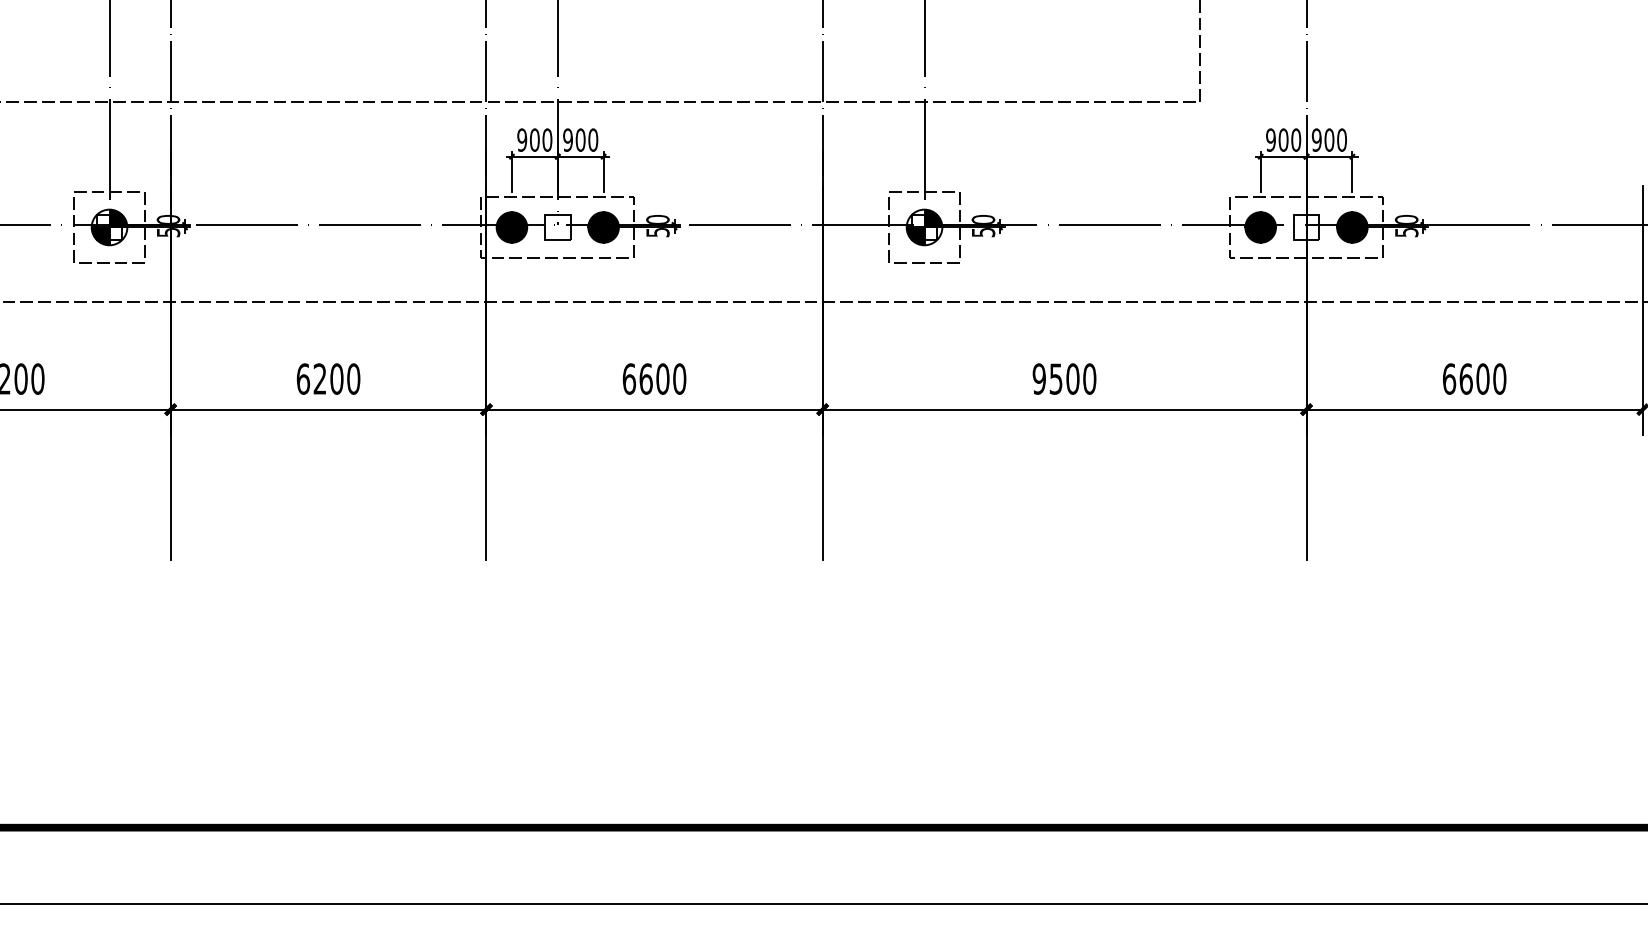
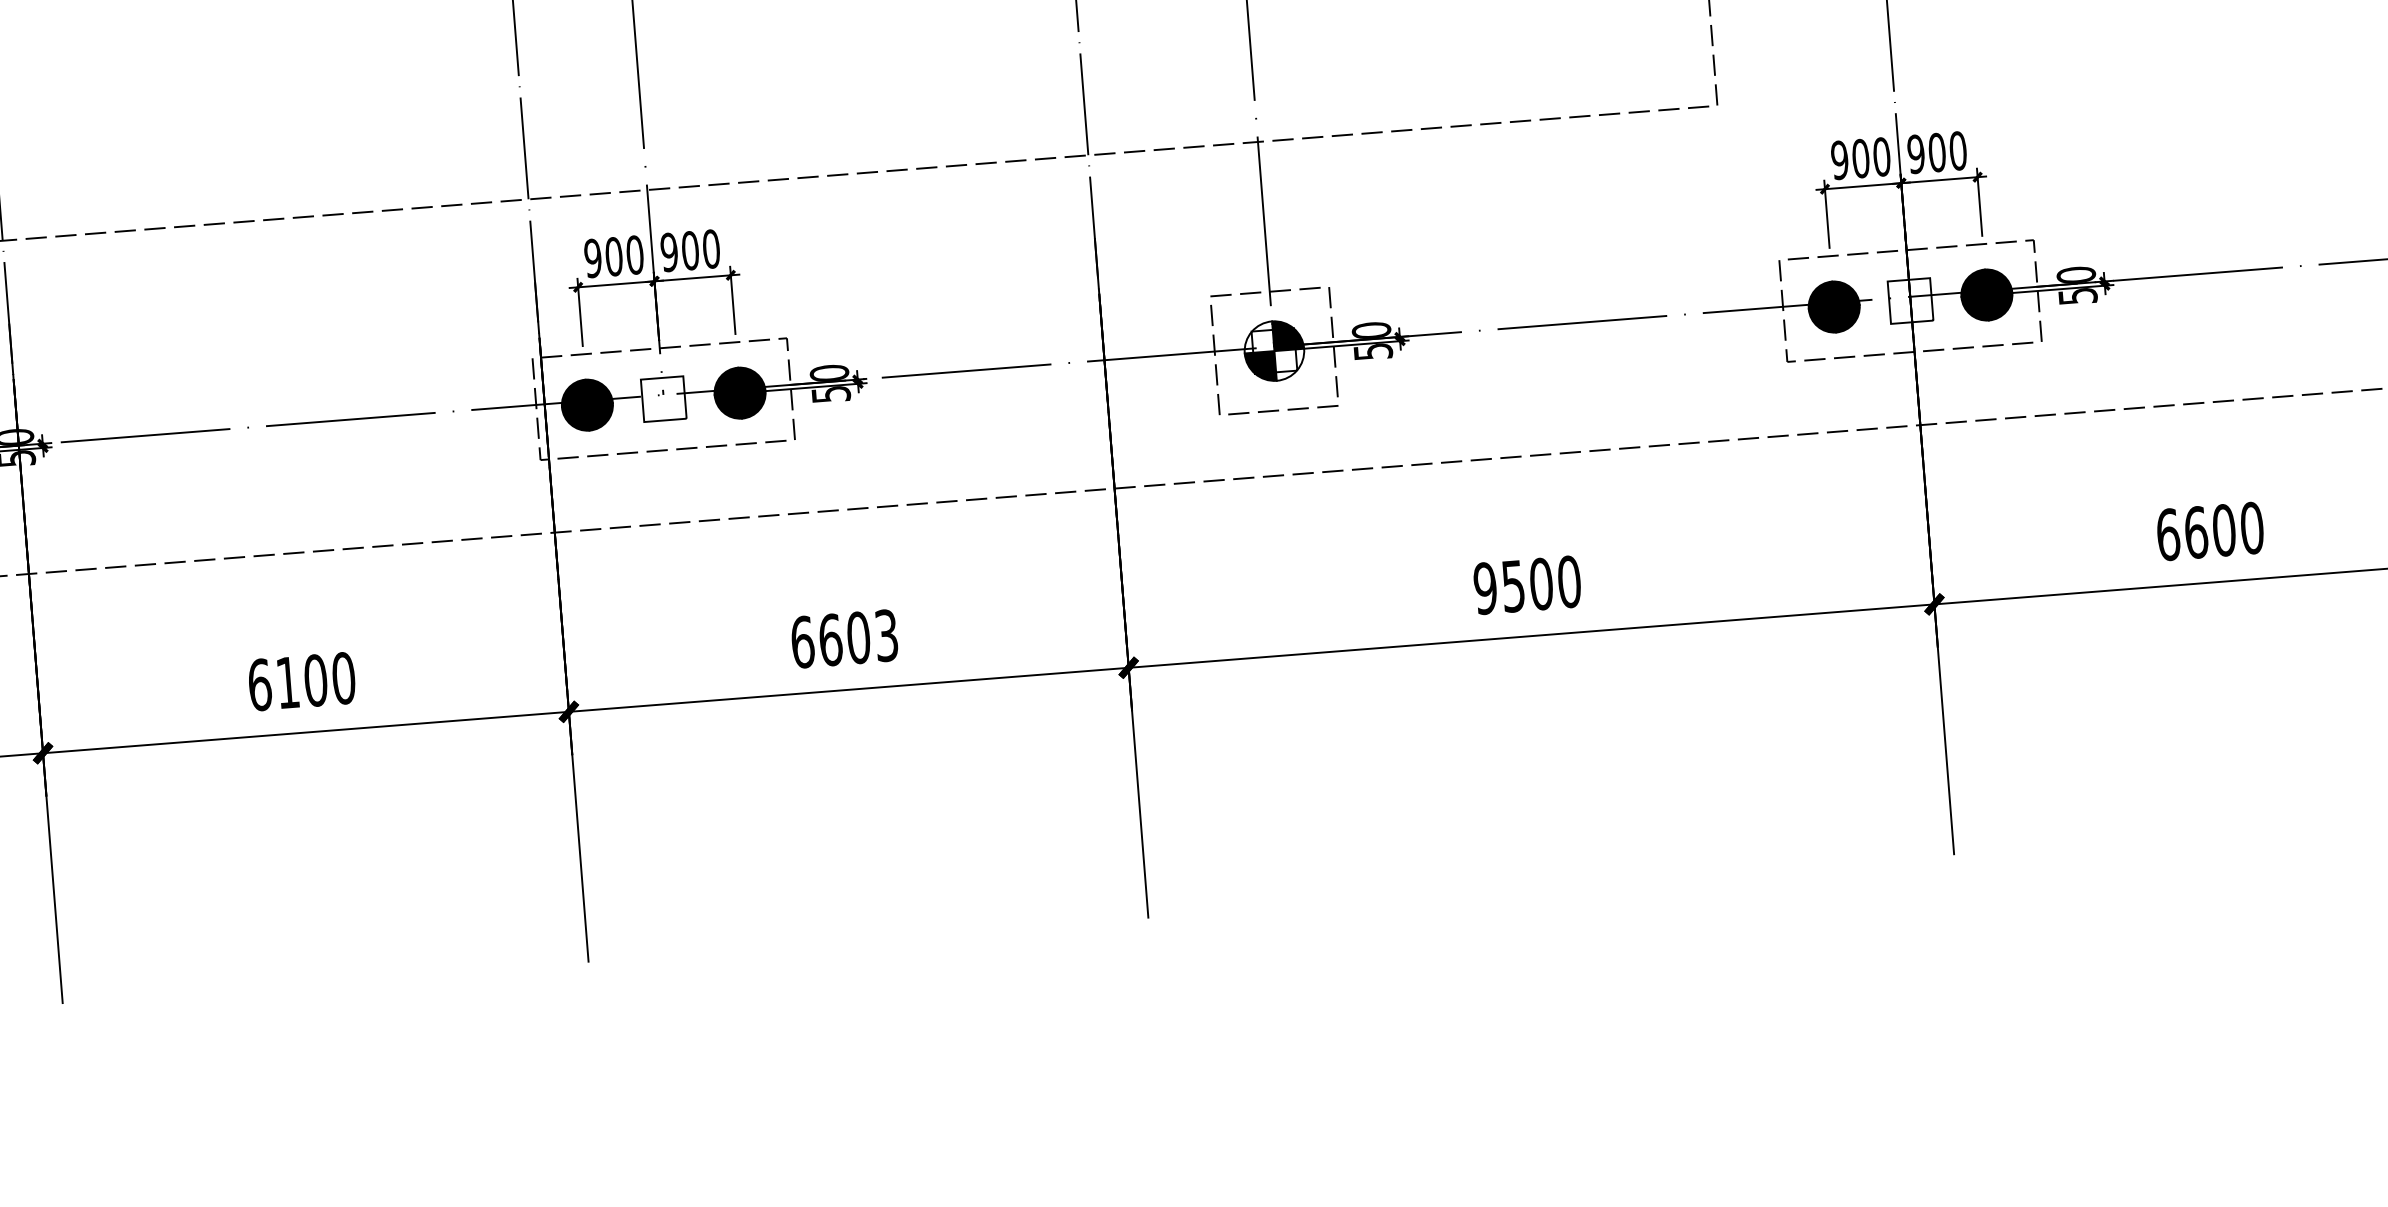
text: (319, 378) -> (286, 681), 6200 -> 6100
text: (679, 378) -> (886, 634), 6600 -> 6603

